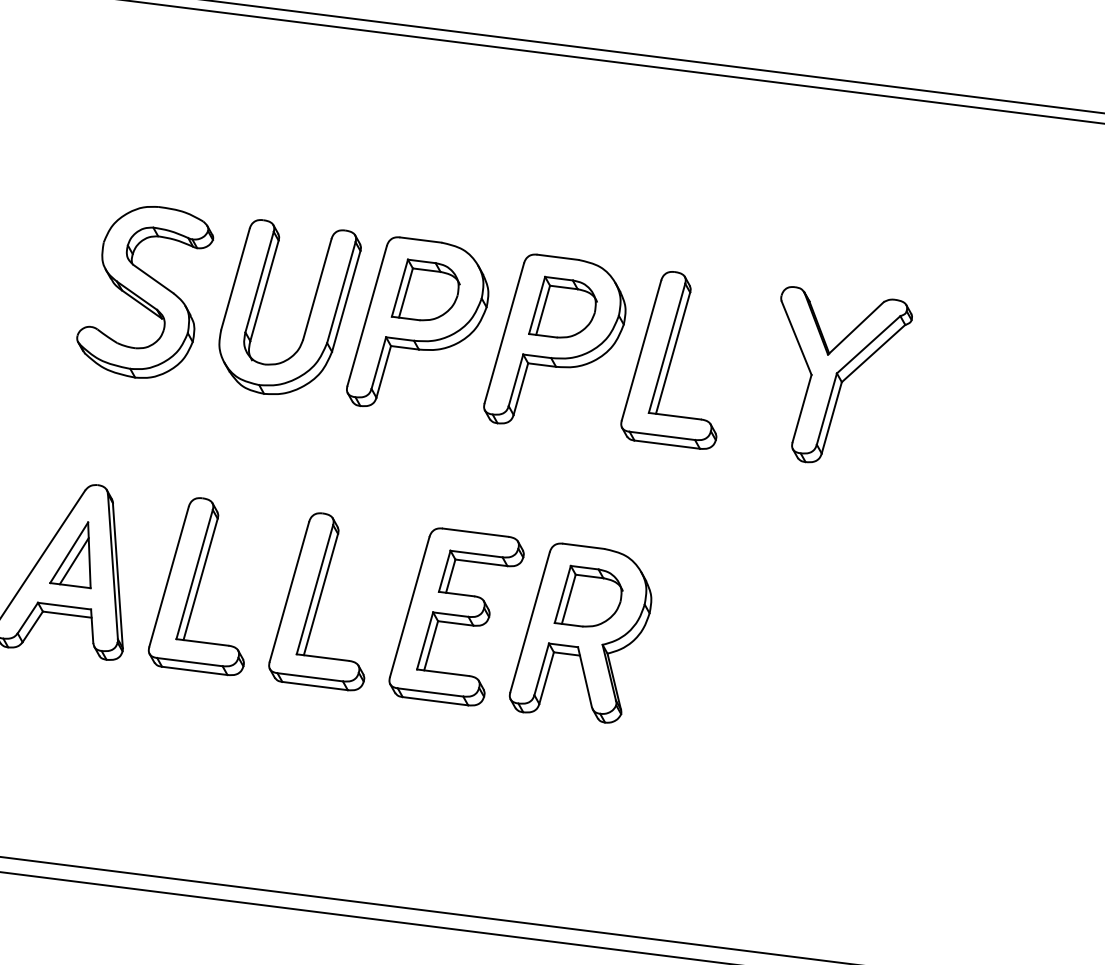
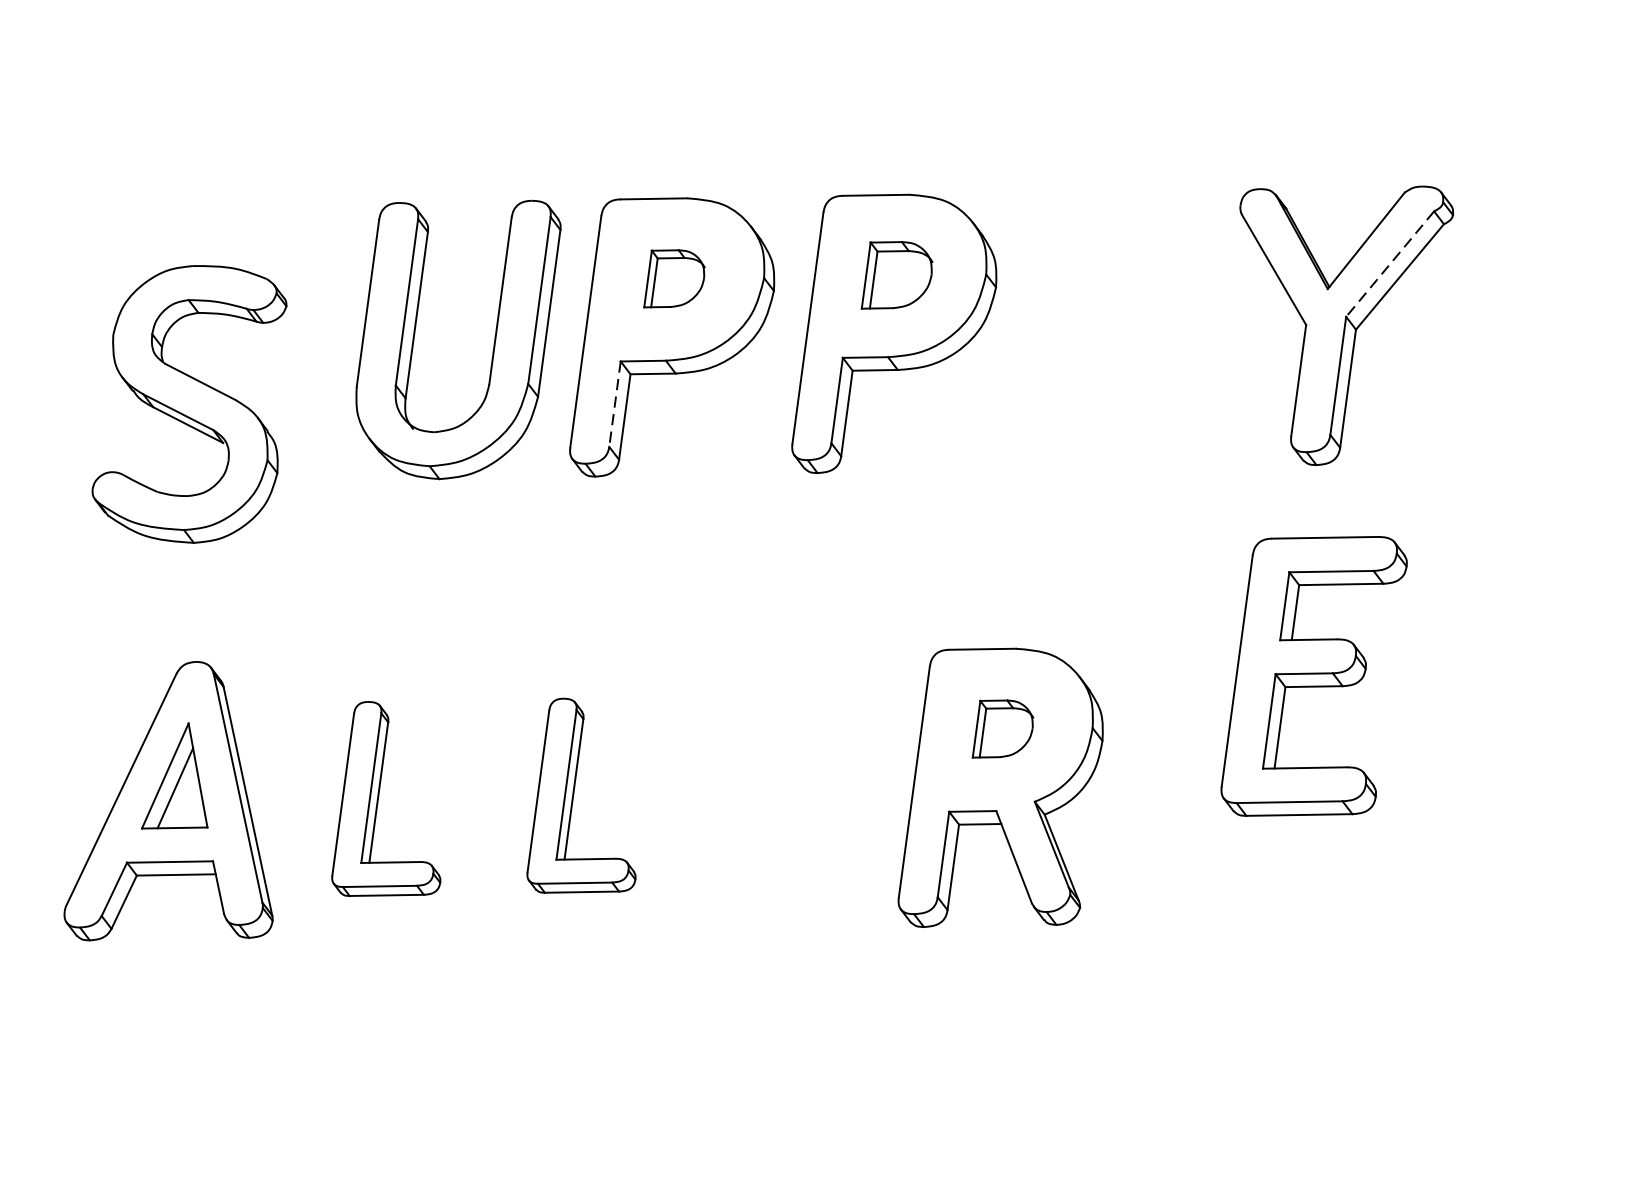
part: (425, 289) -> (672, 276), size x0.6
part: (145, 292) -> (190, 405), moved
part: (562, 306) -> (894, 272), size x0.7
line: (868, 344) -> (1389, 263), solid -> dashed
part: (668, 360) -> (1075, 334), removed
line: (378, 363) -> (614, 404), solid -> dashed
part: (195, 586) -> (373, 801), size x0.7
part: (588, 595) -> (1001, 726), size x0.6
part: (316, 601) -> (569, 797), size x0.7
part: (456, 616) -> (1313, 675), moved

